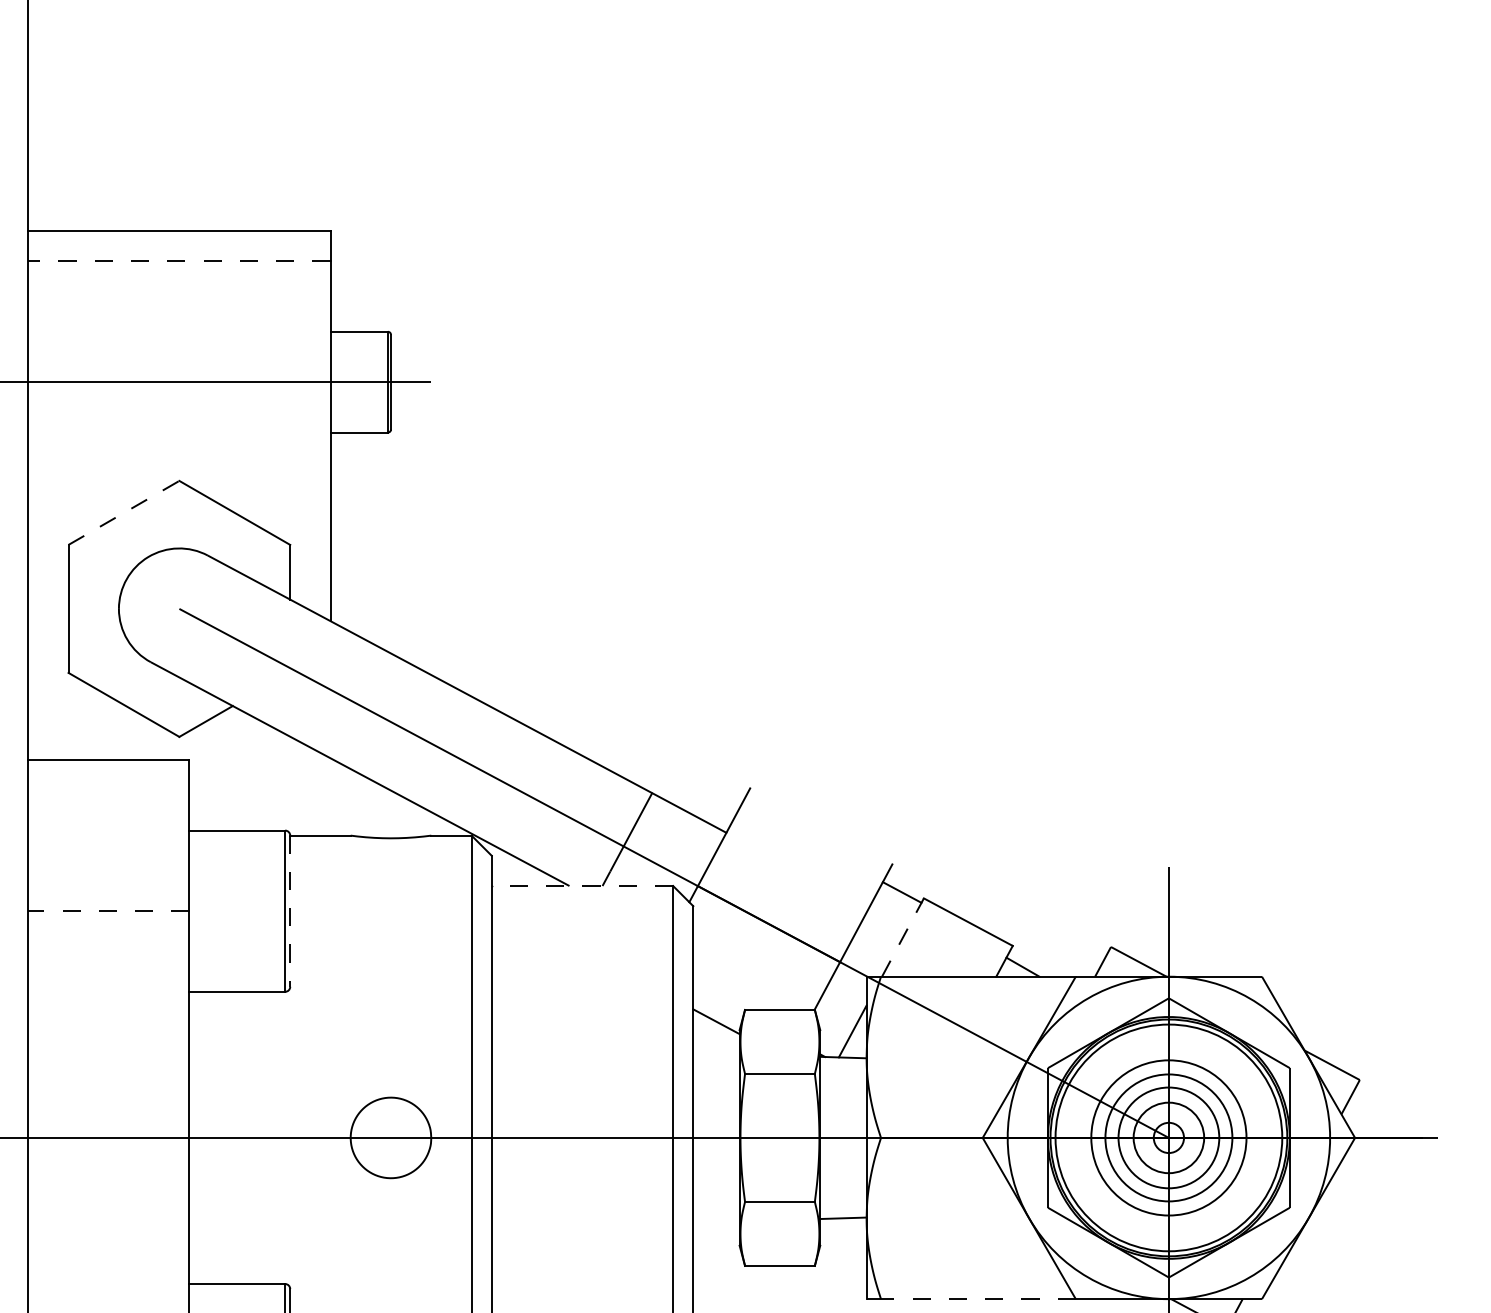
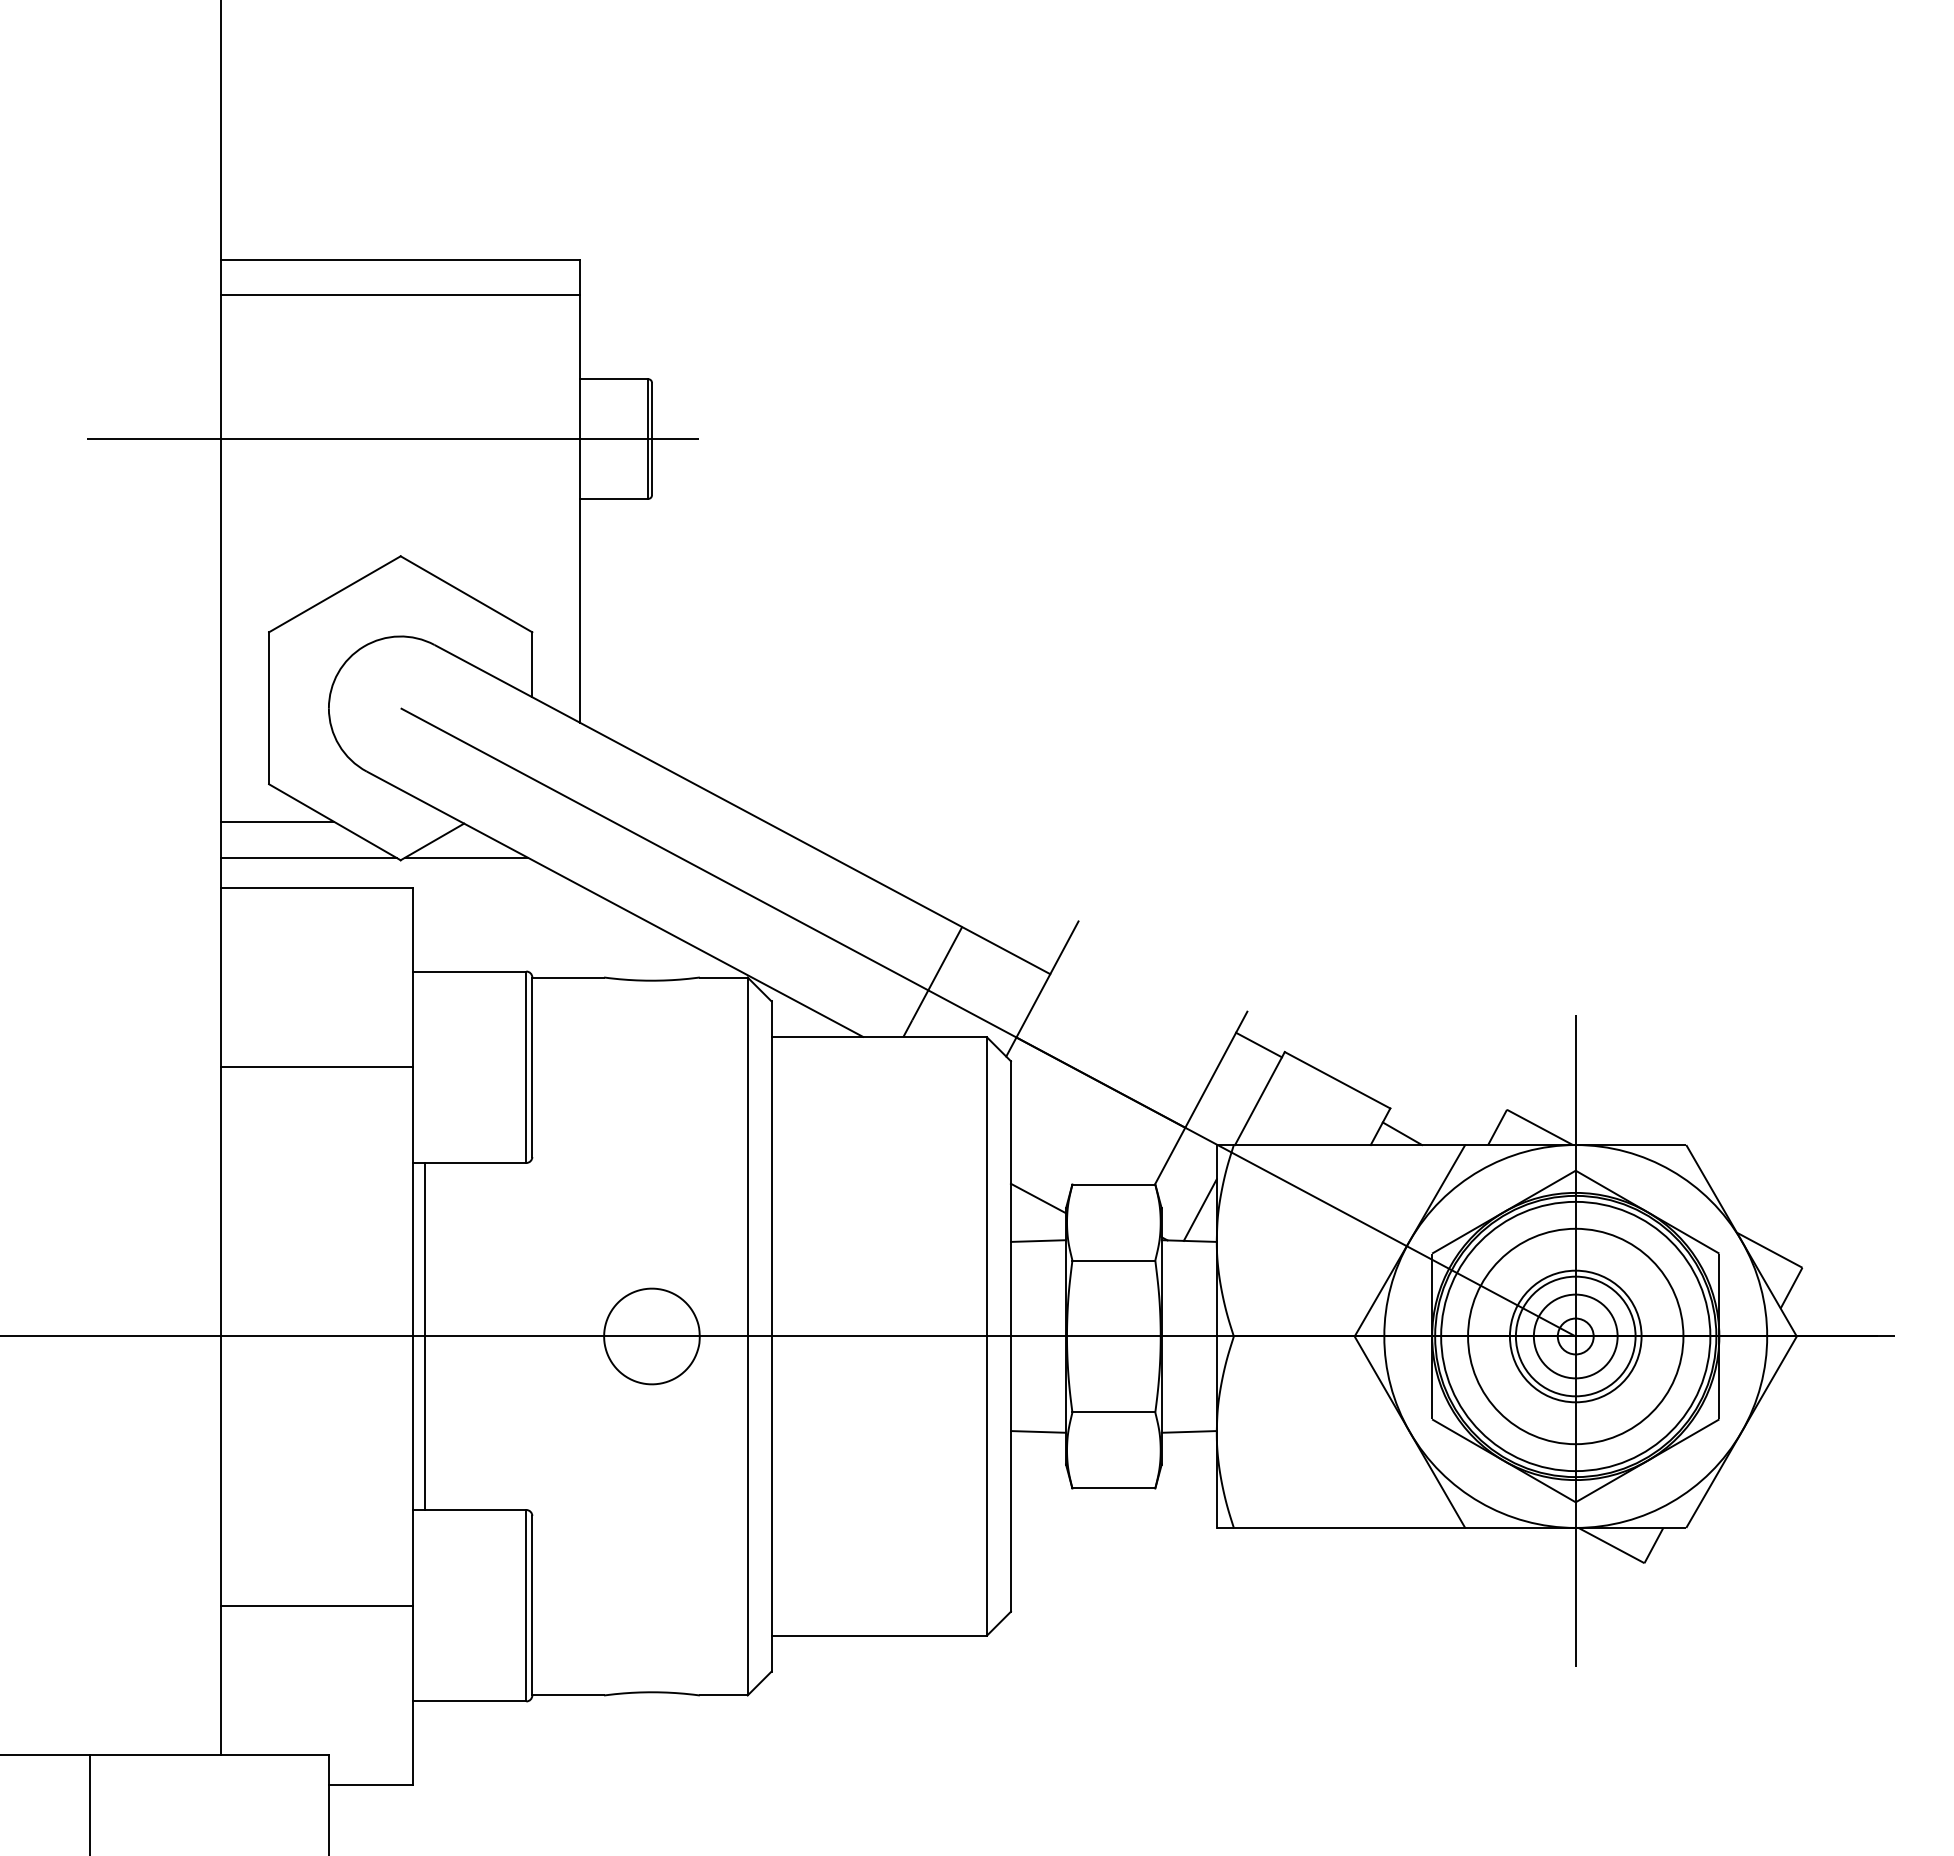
line: (179, 261) -> (400, 295), dashed -> solid
line: (123, 513) -> (334, 594), dashed -> solid
line: (75, 704) -> (277, 821), added
line: (101, 734) -> (308, 857), added
line: (234, 734) -> (466, 857), added
line: (582, 886) -> (879, 1037), dashed -> solid
line: (108, 911) -> (316, 1067), dashed -> solid
line: (290, 911) -> (532, 1067), dashed -> solid
line: (902, 937) -> (1259, 1098), dashed -> solid
line: (716, 1057) -> (1038, 1240), added
line: (199, 1137) -> (424, 1336), added
circle: (1168, 1137) -> (1575, 1336), size x0.71
circle: (1168, 1137) -> (1575, 1336), size x1.43
line: (716, 1217) -> (1038, 1431), added
line: (978, 1298) -> (1349, 1527), dashed -> solid

